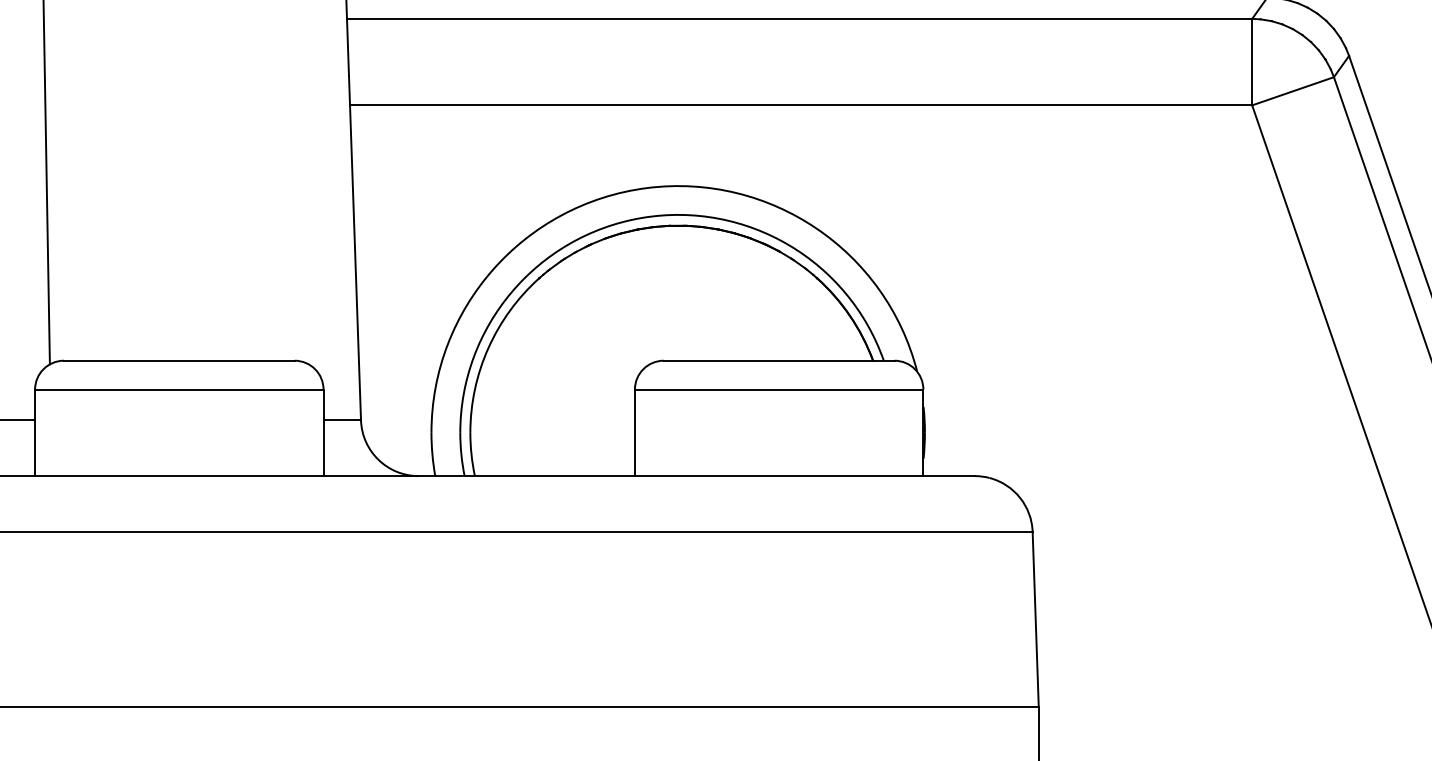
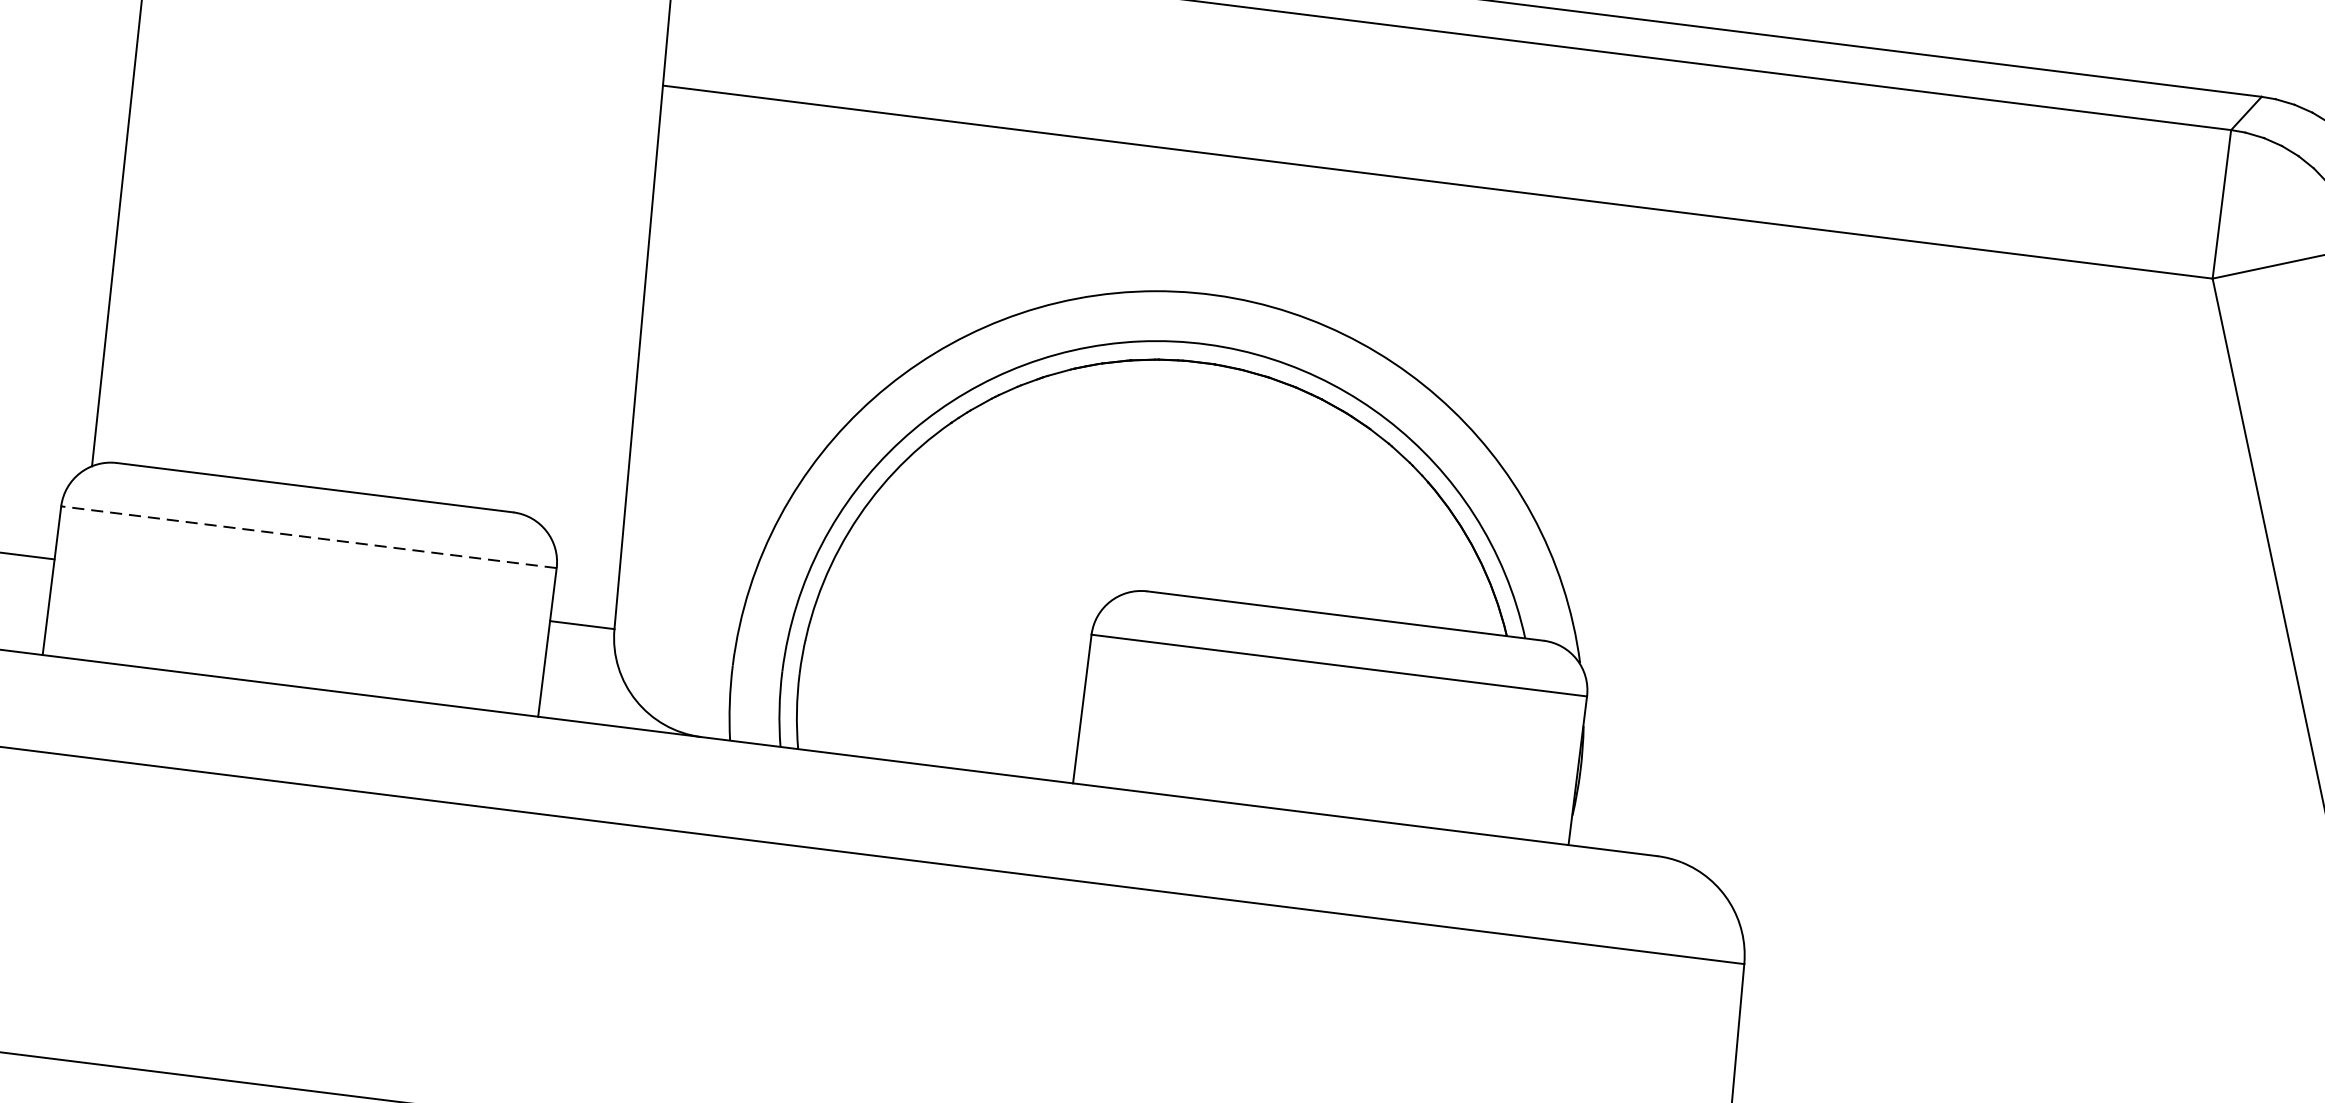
line: (178, 389) -> (307, 536), solid -> dashed

